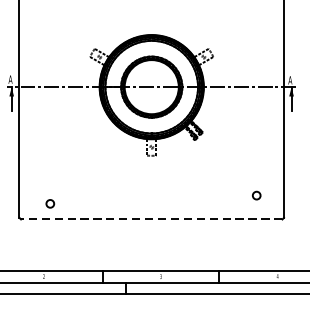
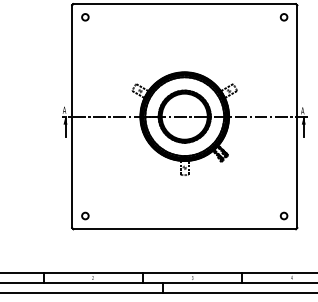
circle: (256, 195) -> (283, 215), moved
circle: (50, 203) -> (85, 215), moved
line: (151, 219) -> (184, 229), dashed -> solid

